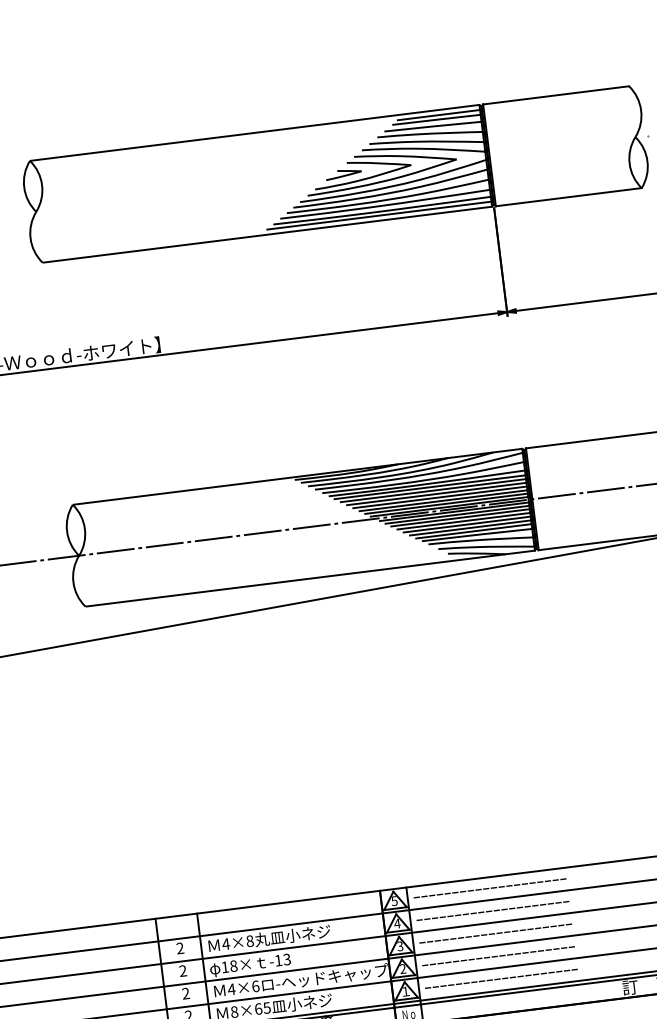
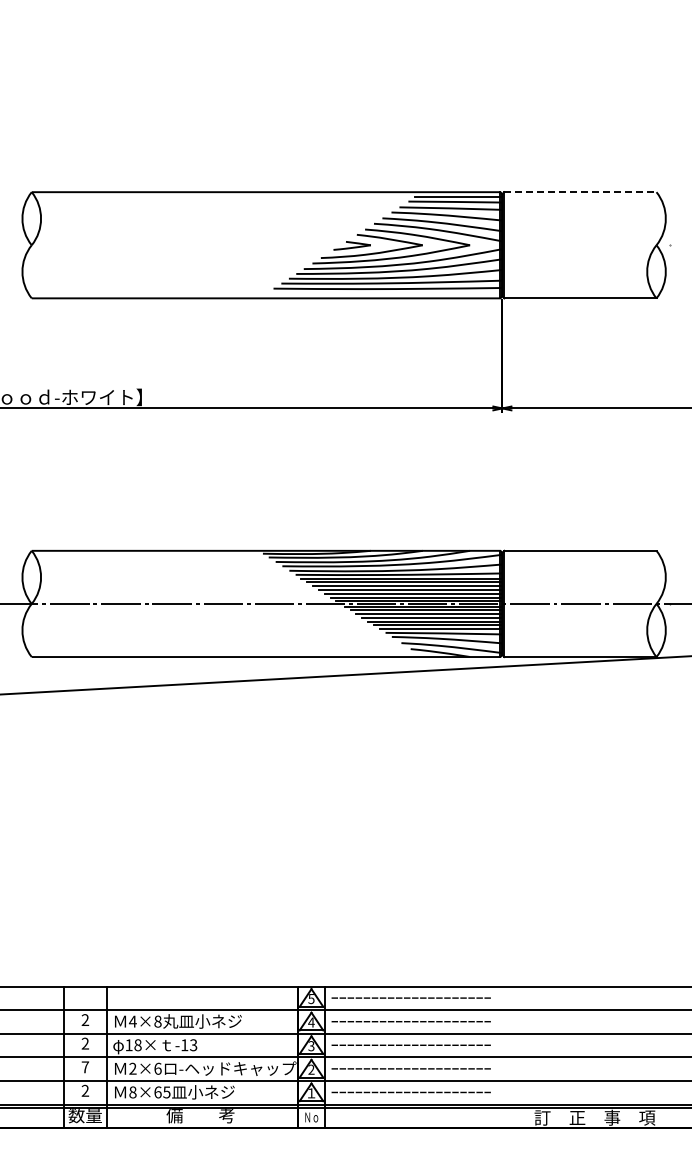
line: (556, 95) -> (580, 192), solid -> dashed
line: (380, 215) -> (384, 293), removed
text: (231, 989) -> (132, 1068), 4×6 -> 2×6
text: (186, 993) -> (85, 1067), 2 -> 7

